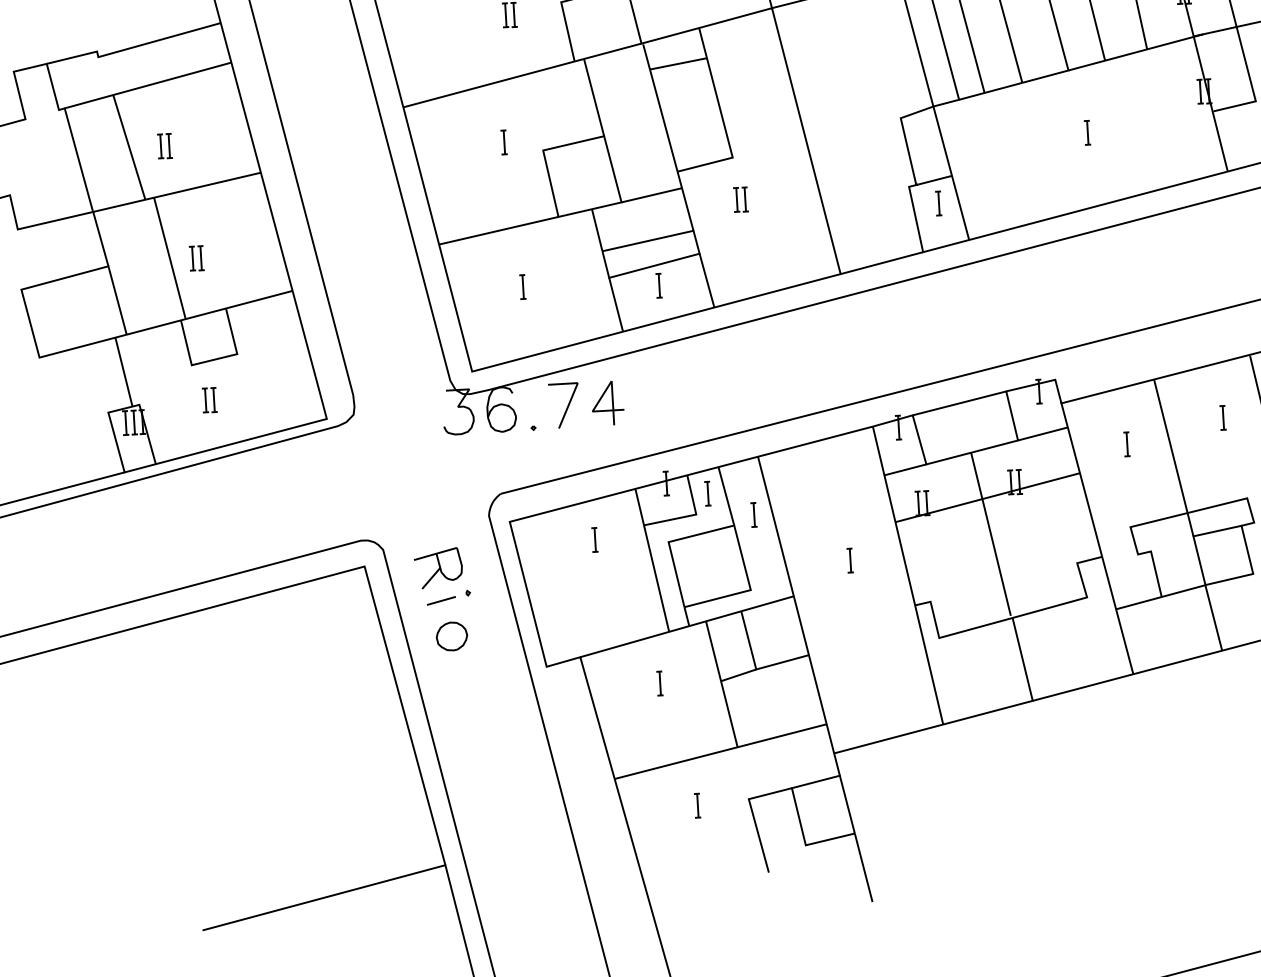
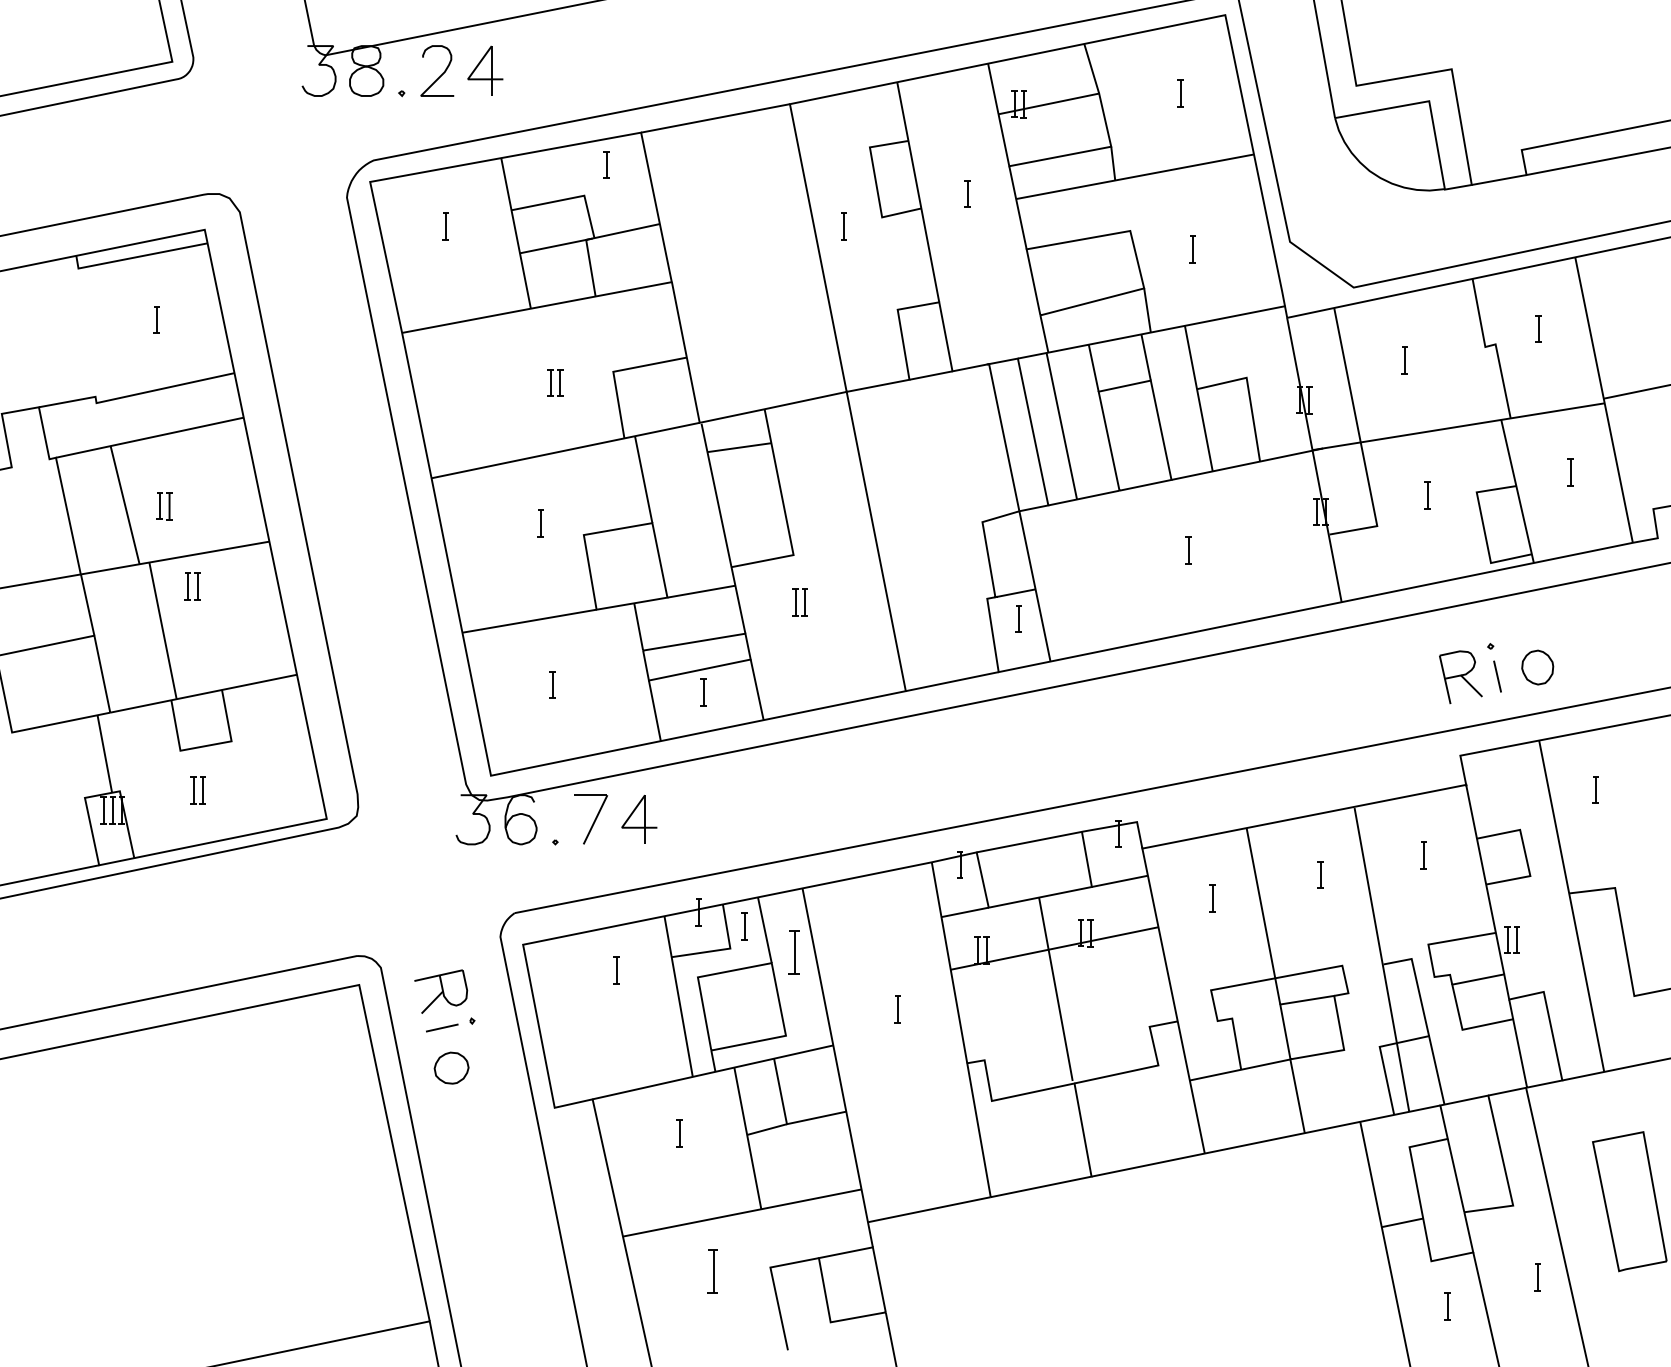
part: (196, 258) -> (192, 586), moved
part: (754, 514) -> (794, 952), size x1.6
part: (697, 805) -> (713, 1271), size x1.6

